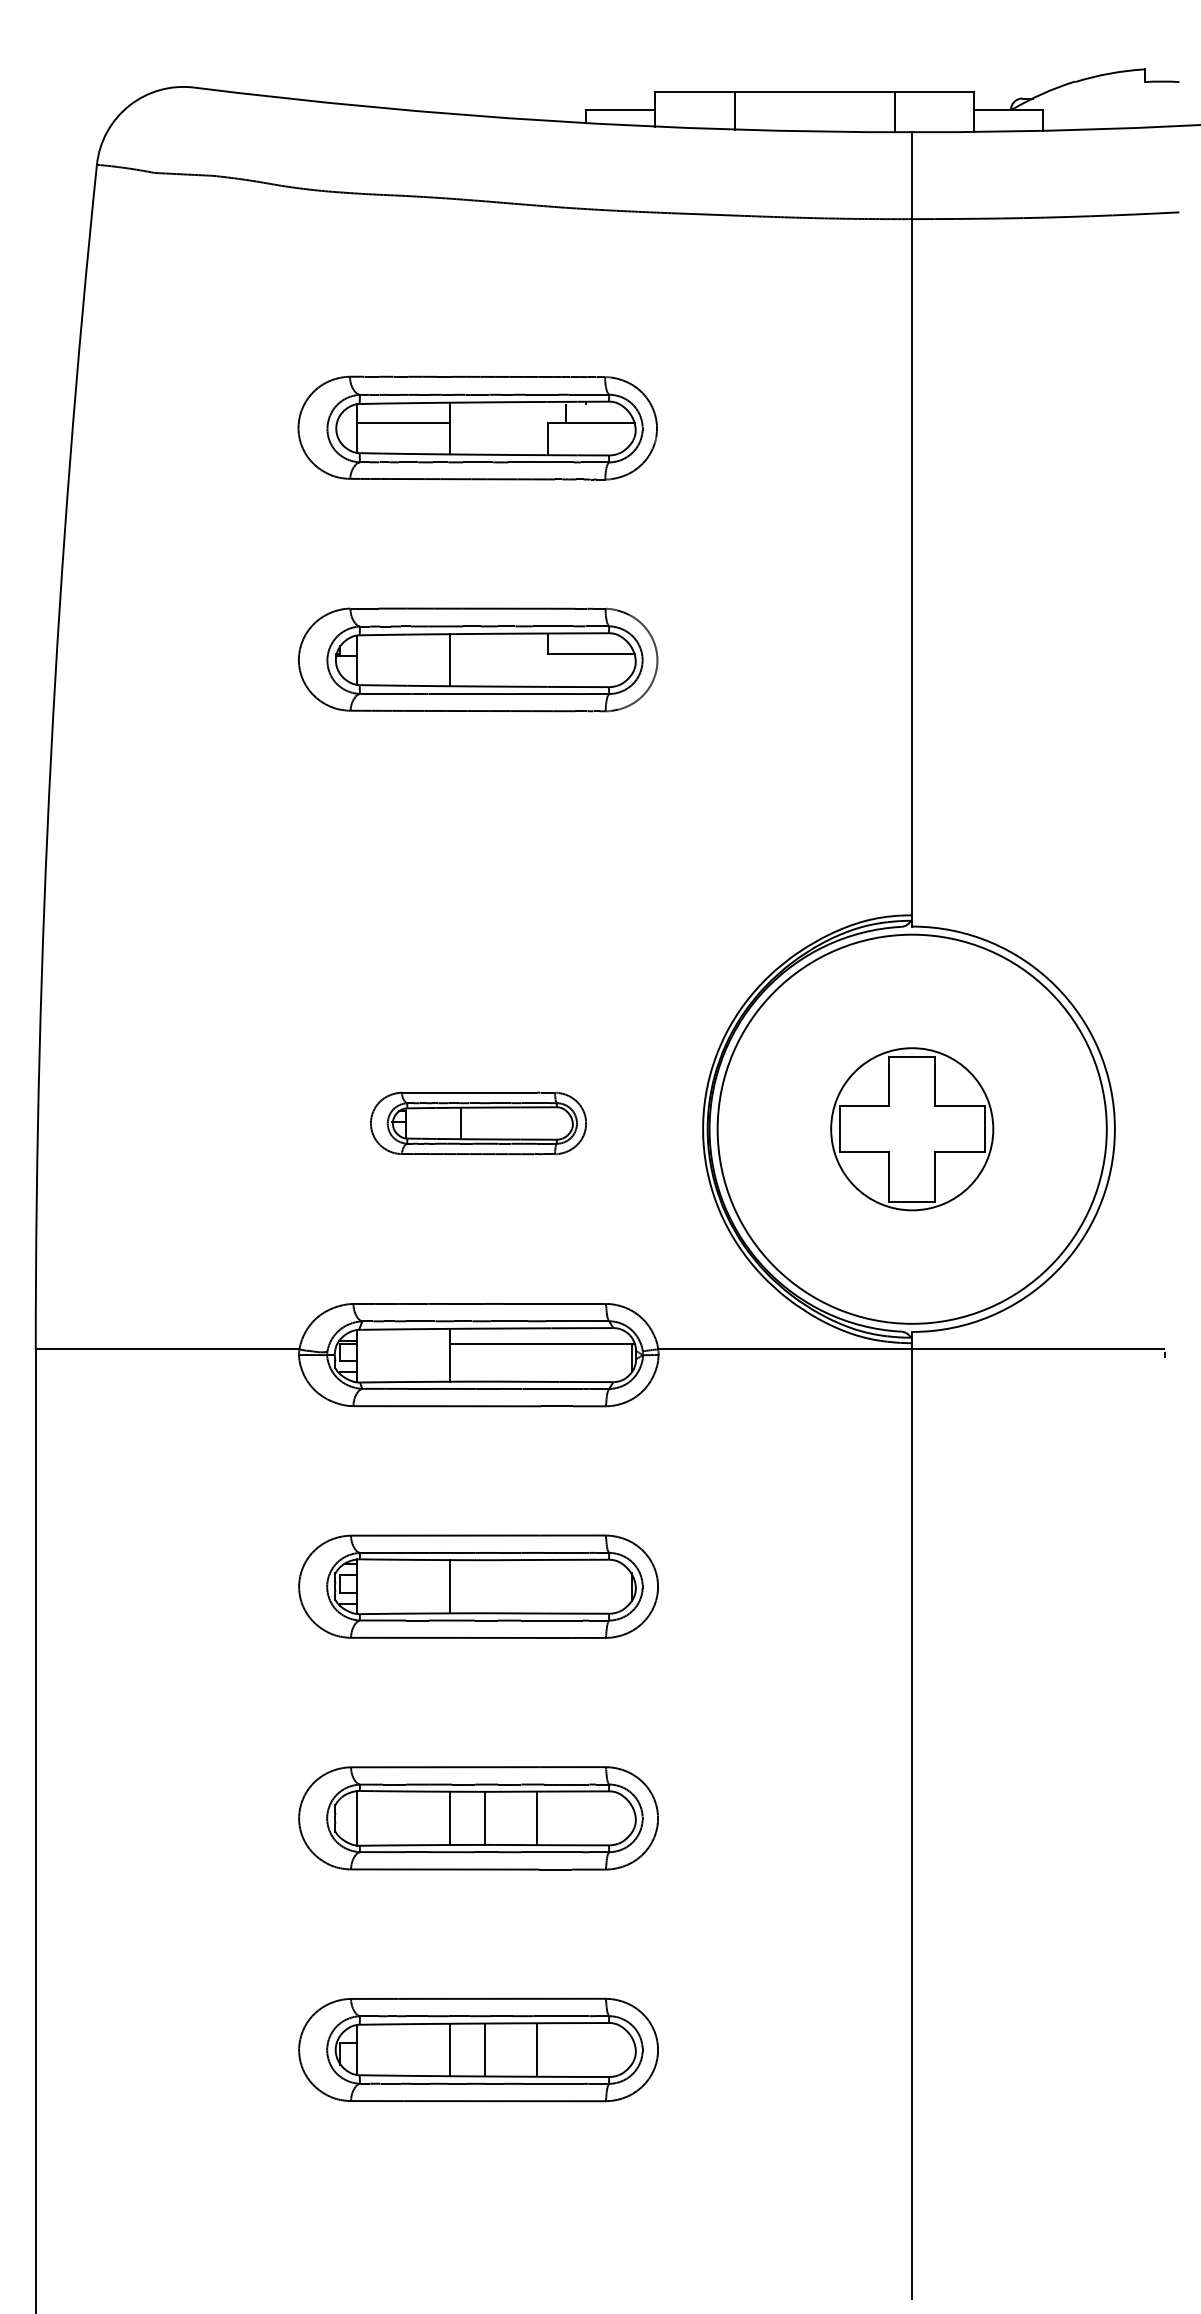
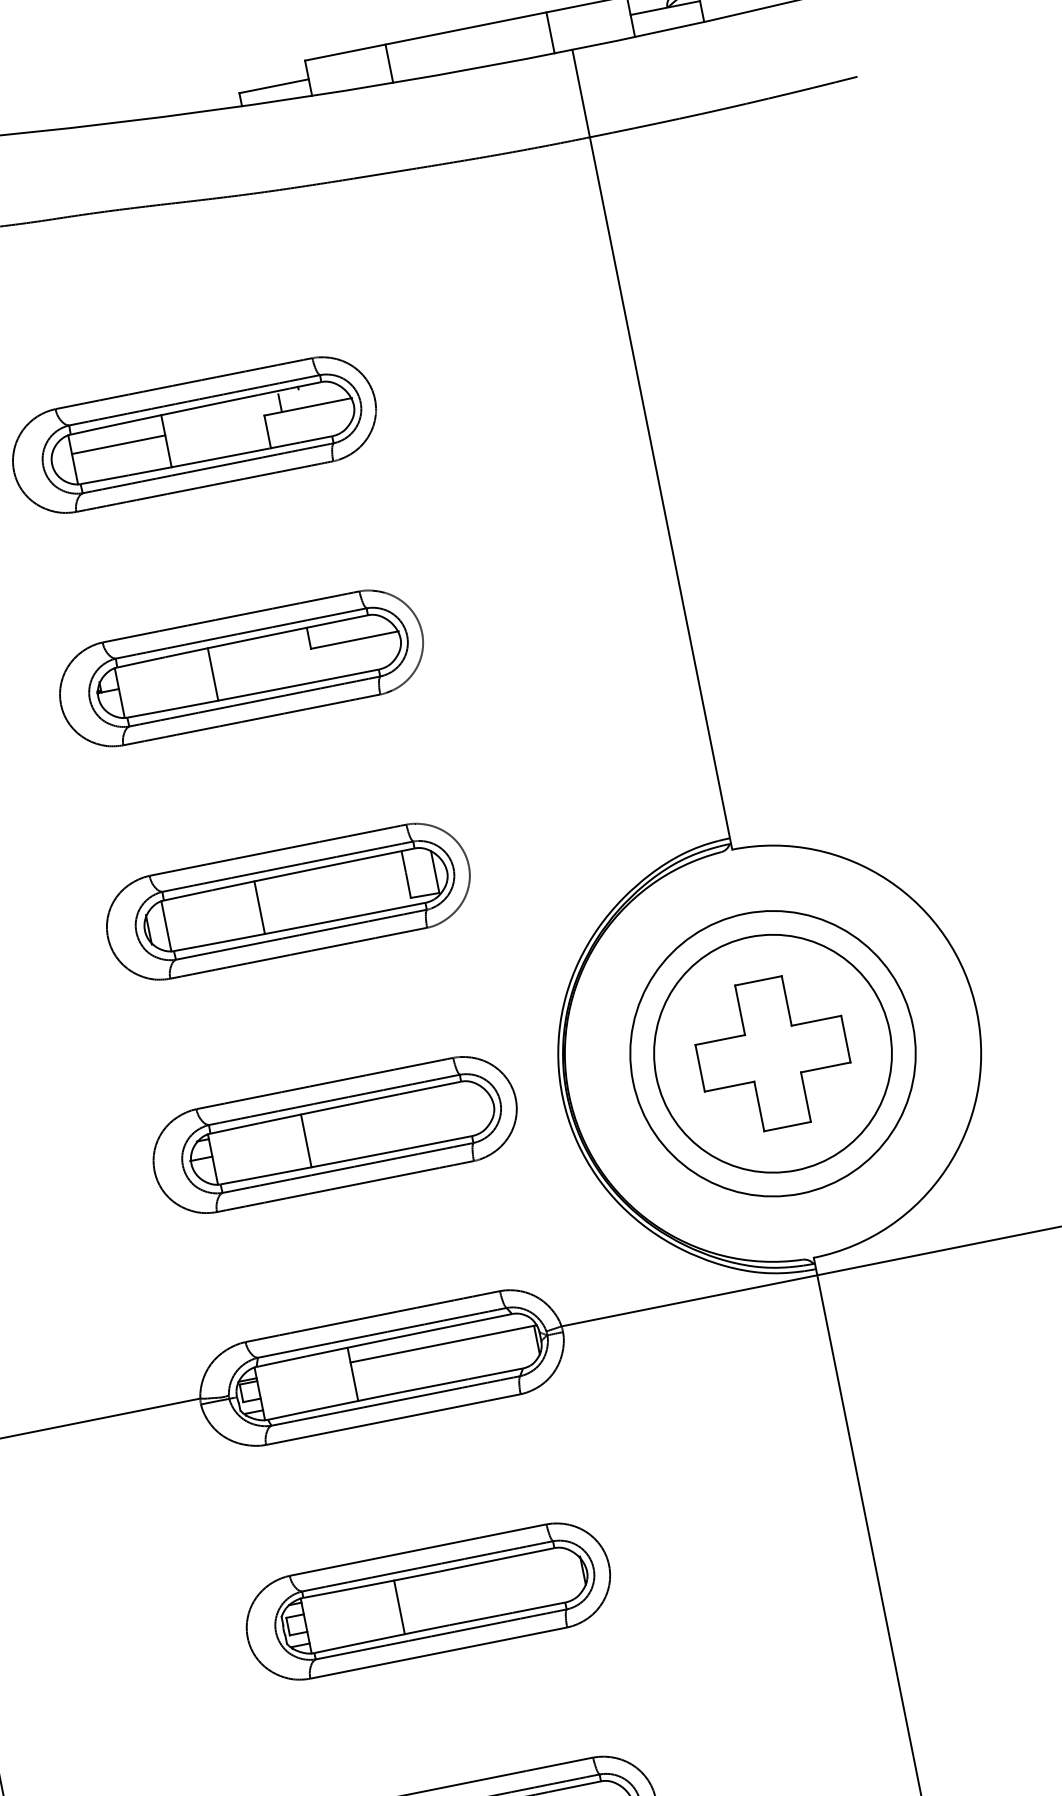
part: (478, 891) -> (288, 901), added
part: (478, 1123) -> (335, 1135), size x1.67
circle: (912, 1129) -> (773, 1053), size x0.71
circle: (912, 1129) -> (773, 1053), size x1.43

